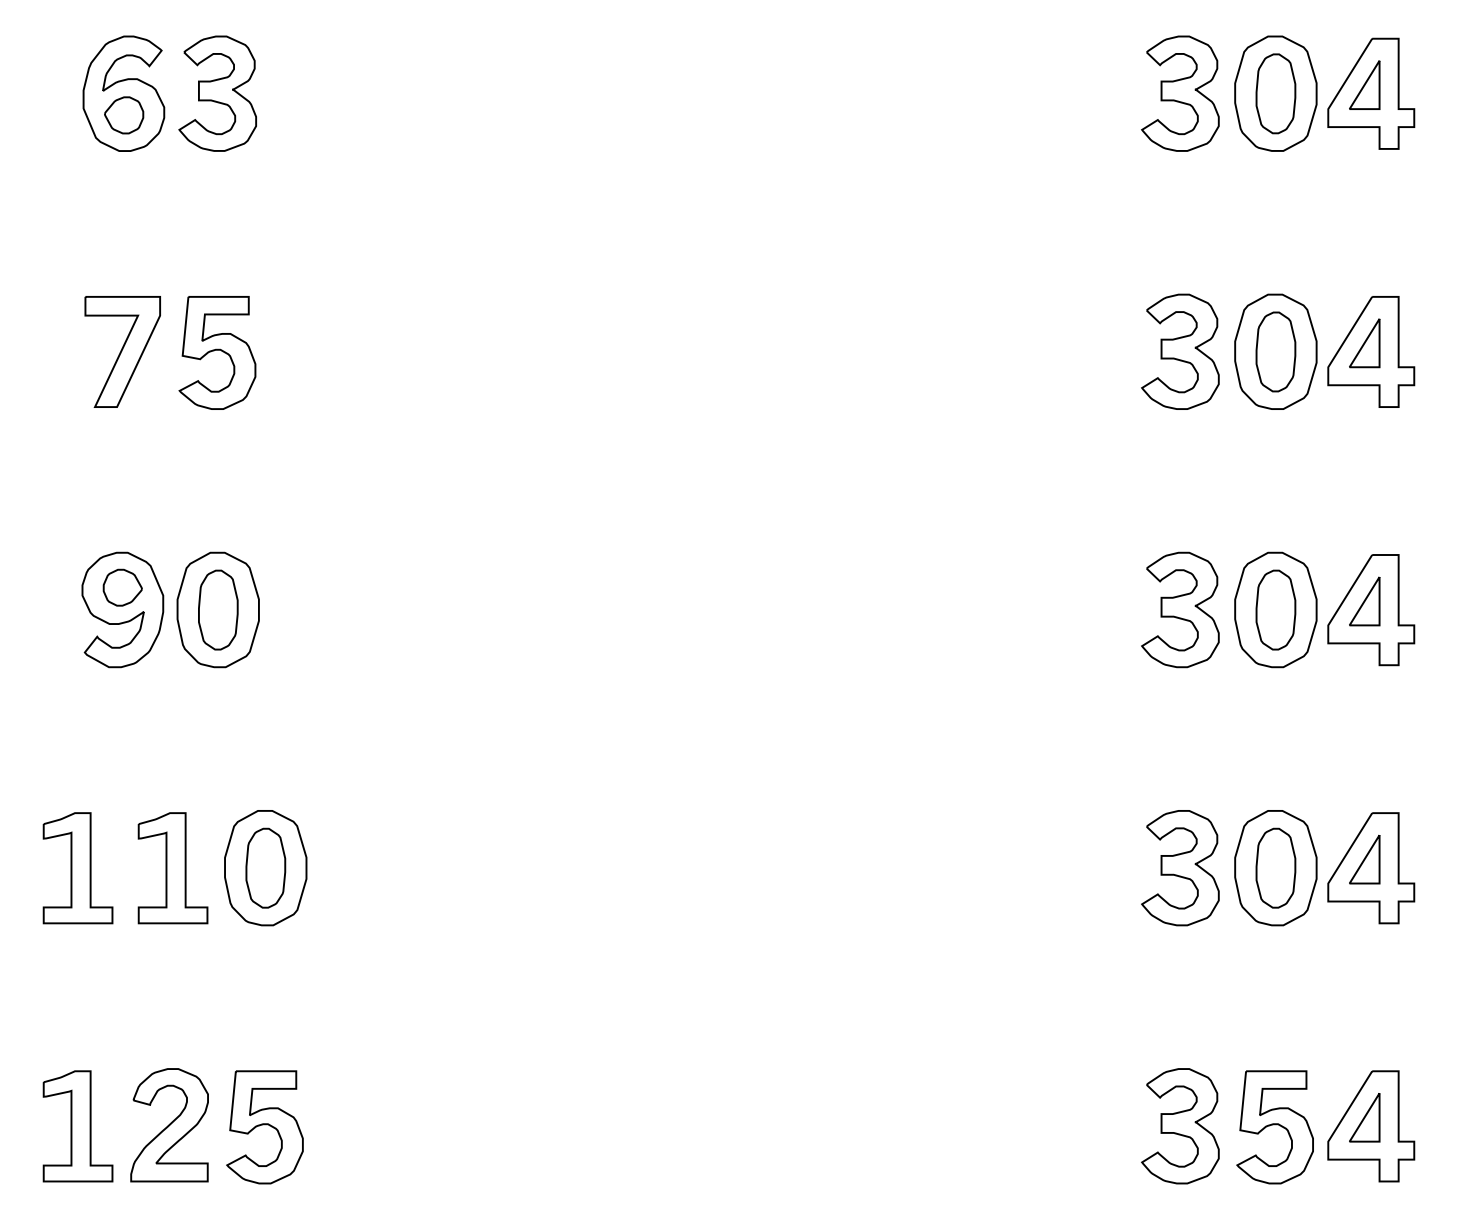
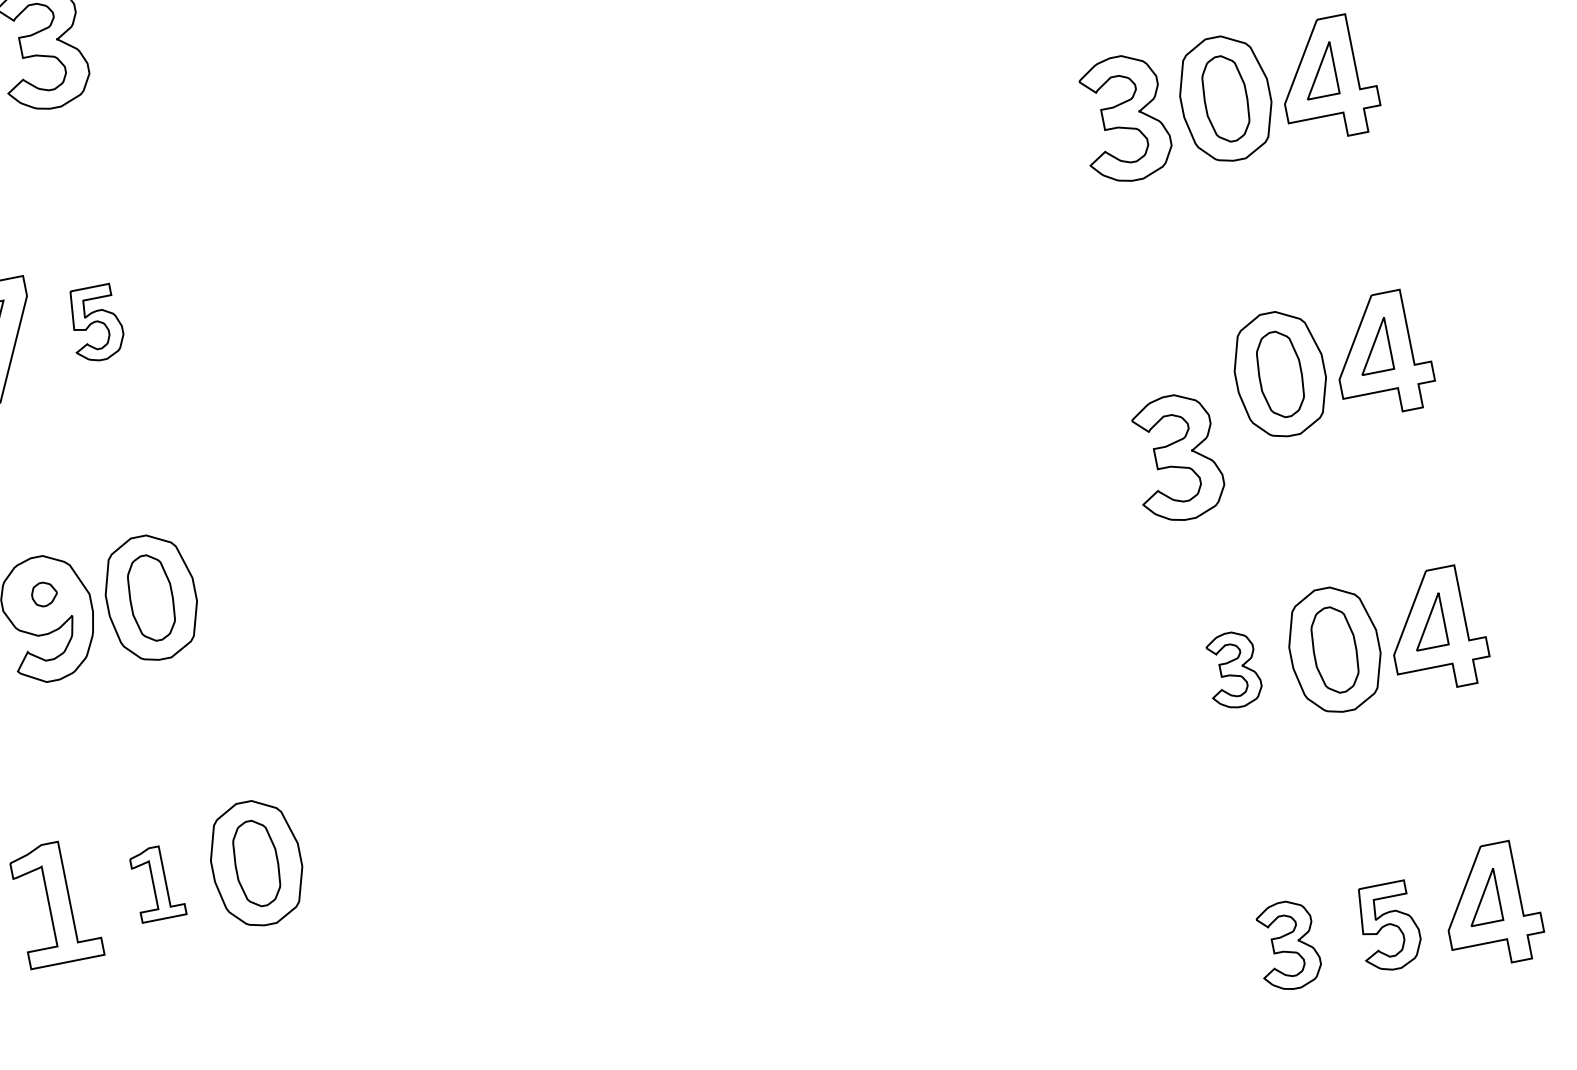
part: (217, 352) -> (96, 323), size x0.6
part: (122, 587) -> (44, 594), size x0.6
part: (1180, 609) -> (1176, 457), moved
part: (172, 868) -> (157, 883), size x0.6
part: (1180, 868) -> (1233, 670), size x0.6
part: (1180, 1126) -> (1287, 945), size x0.7
part: (1274, 1127) -> (1388, 927), size x0.7

